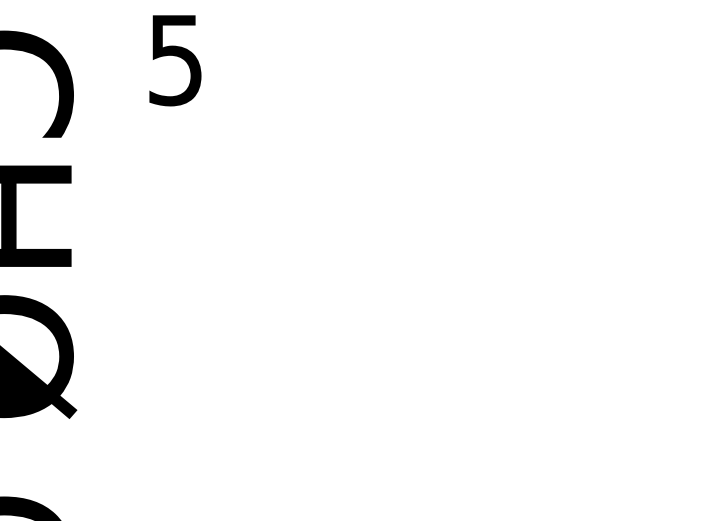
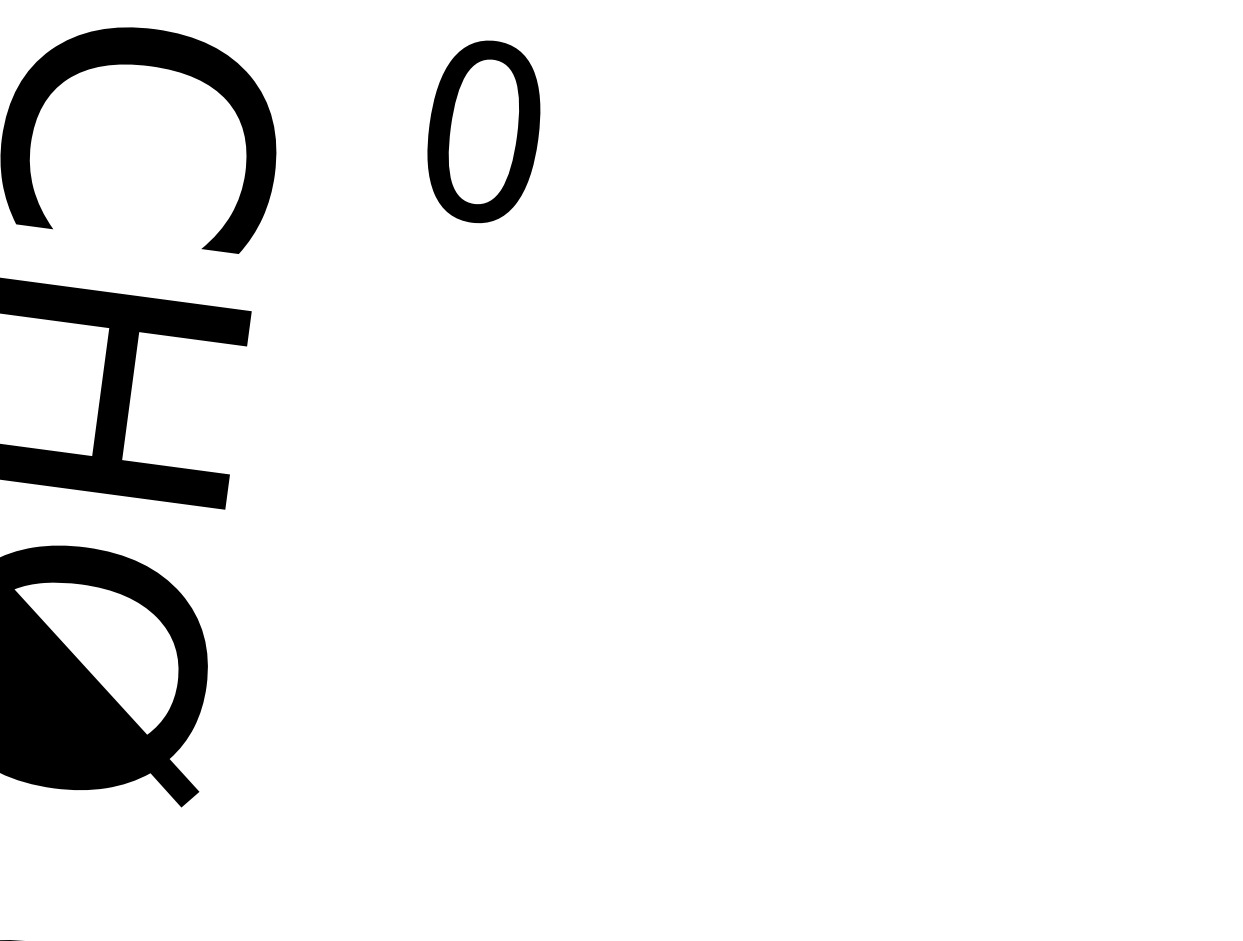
text: (175, 59) -> (483, 130), 5 -> 0

